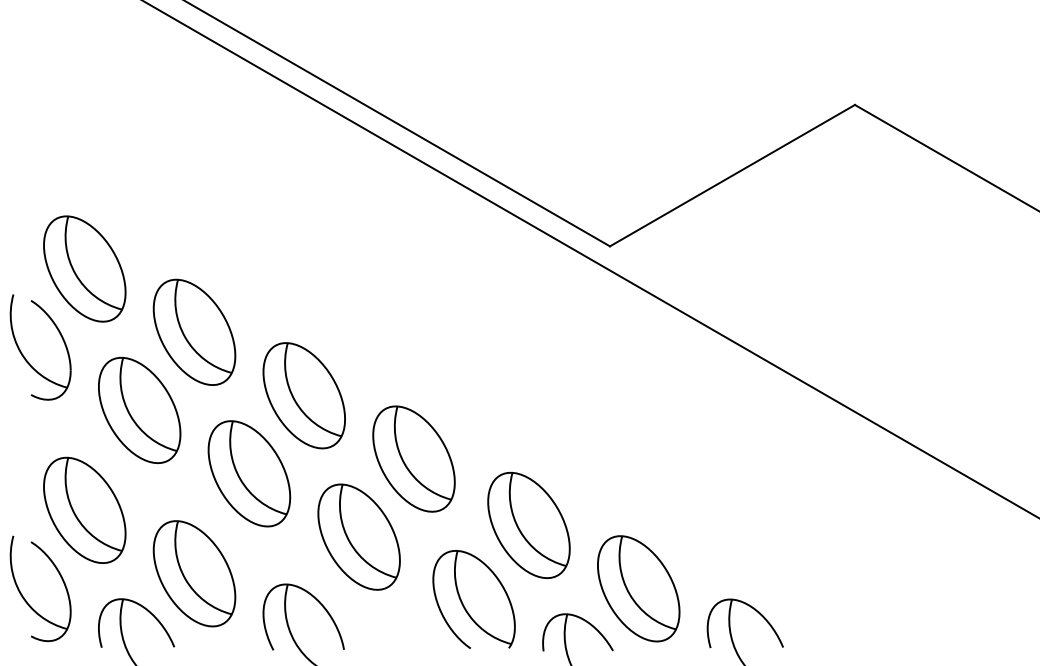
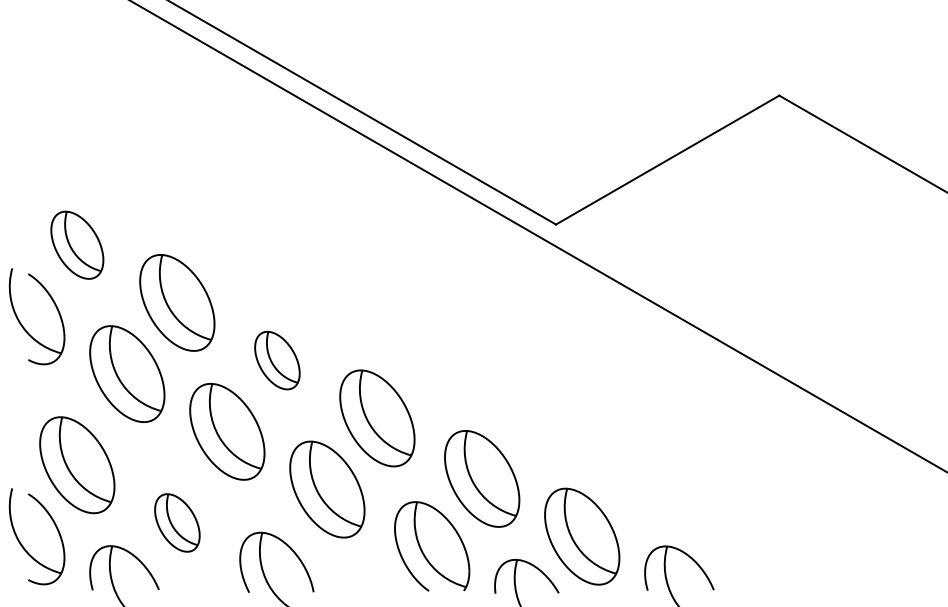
part: (84, 269) -> (77, 245), size x0.7
part: (304, 395) -> (277, 360), size x0.6
part: (194, 573) -> (177, 522), size x0.6

